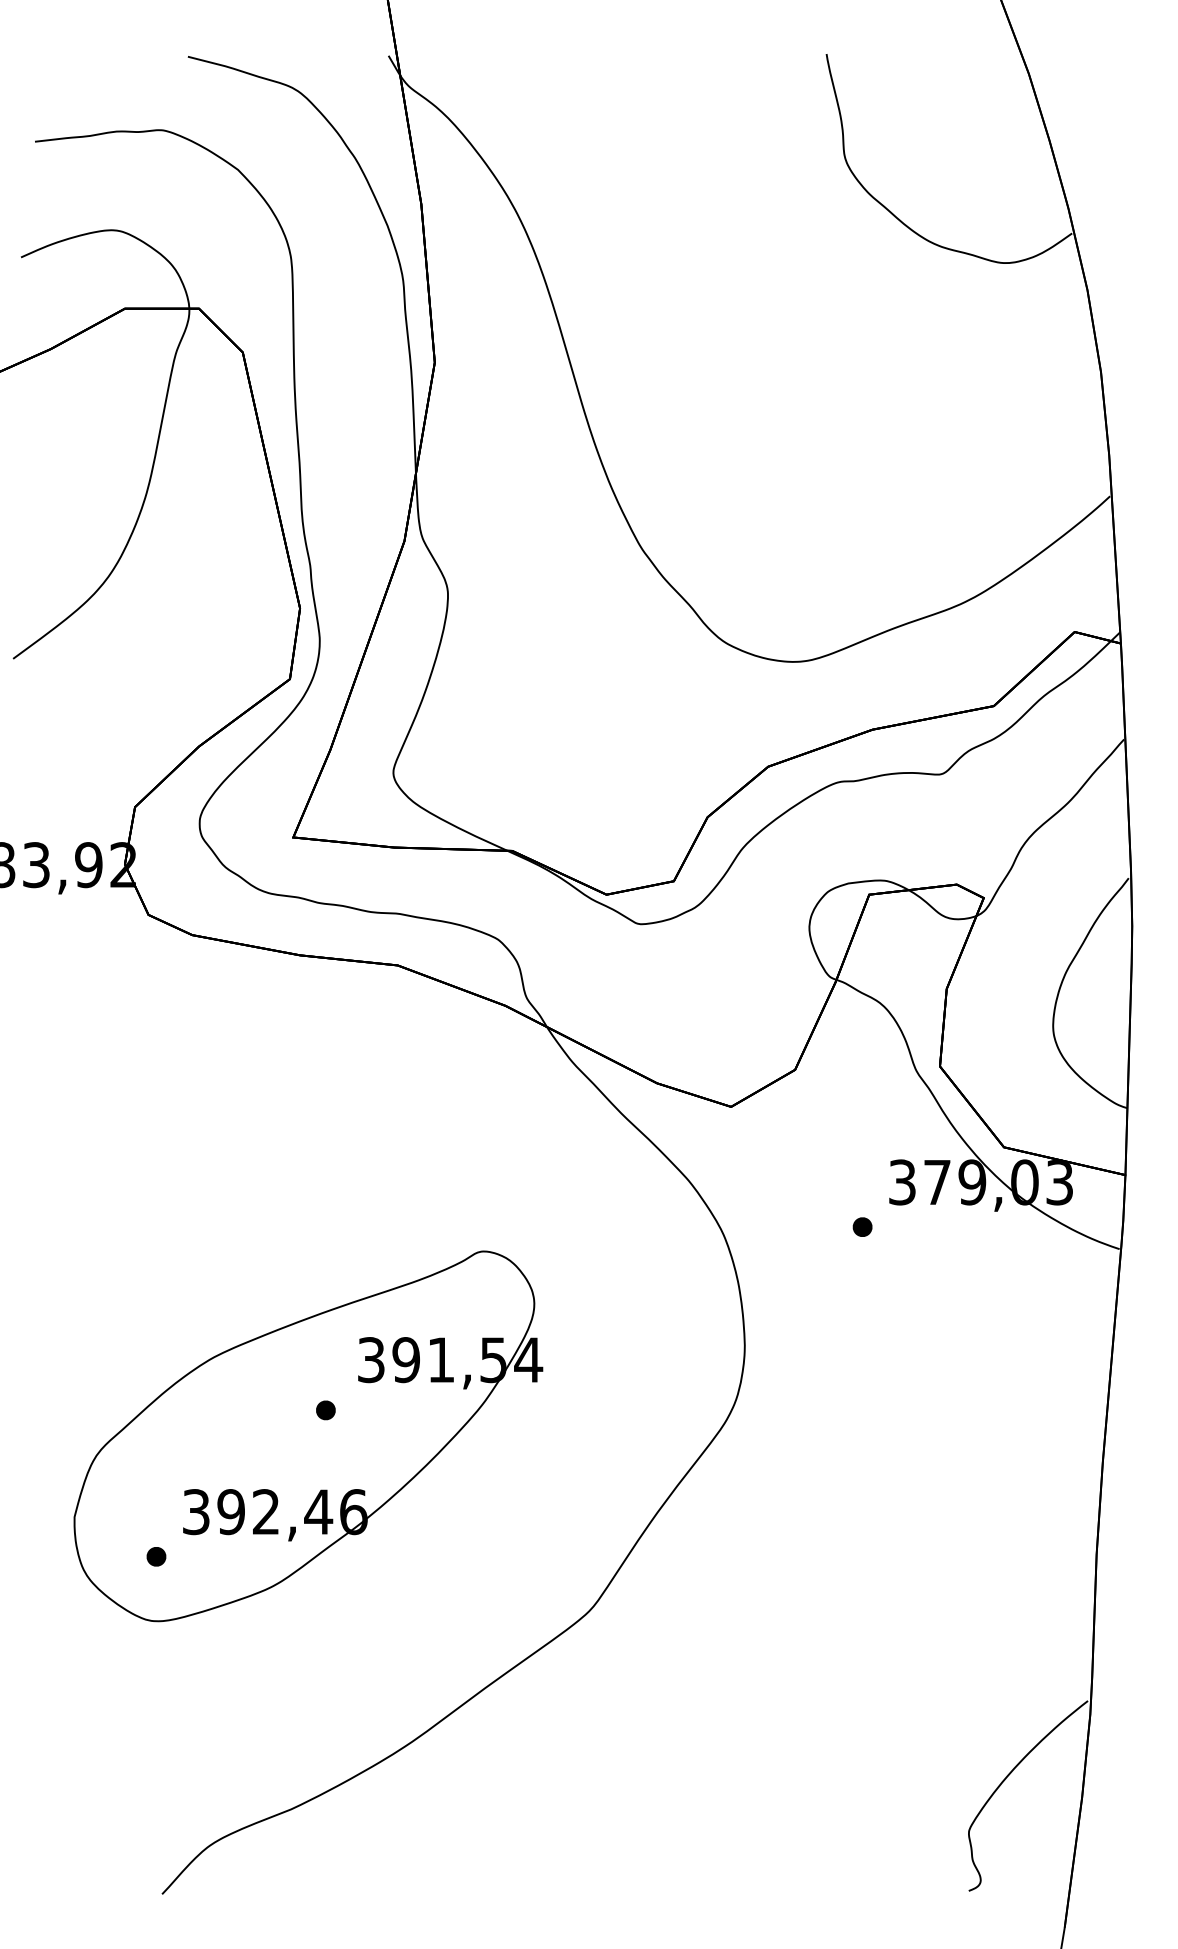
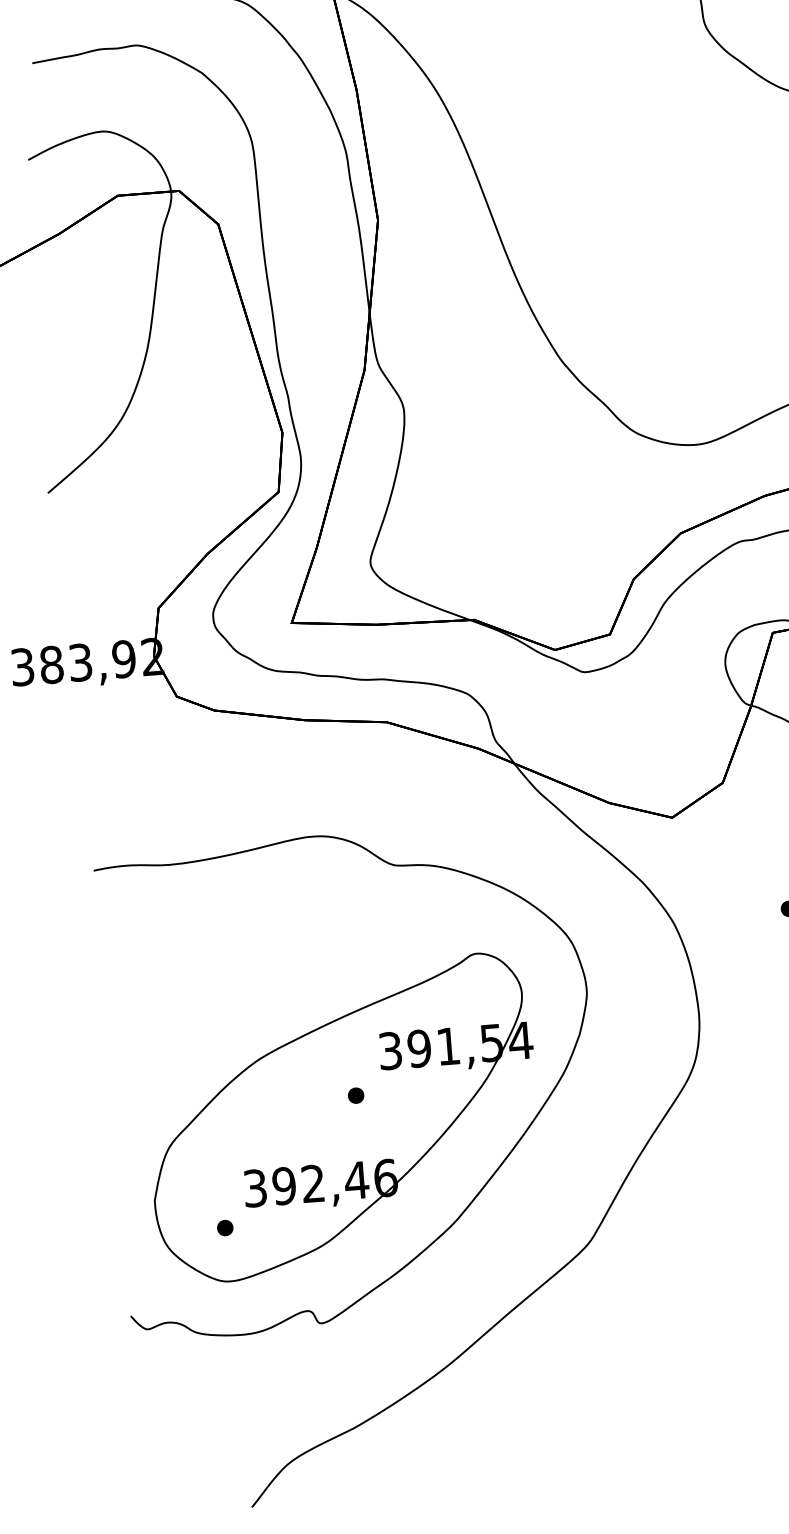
curve: (477, 1522) -> (489, 1178), added

